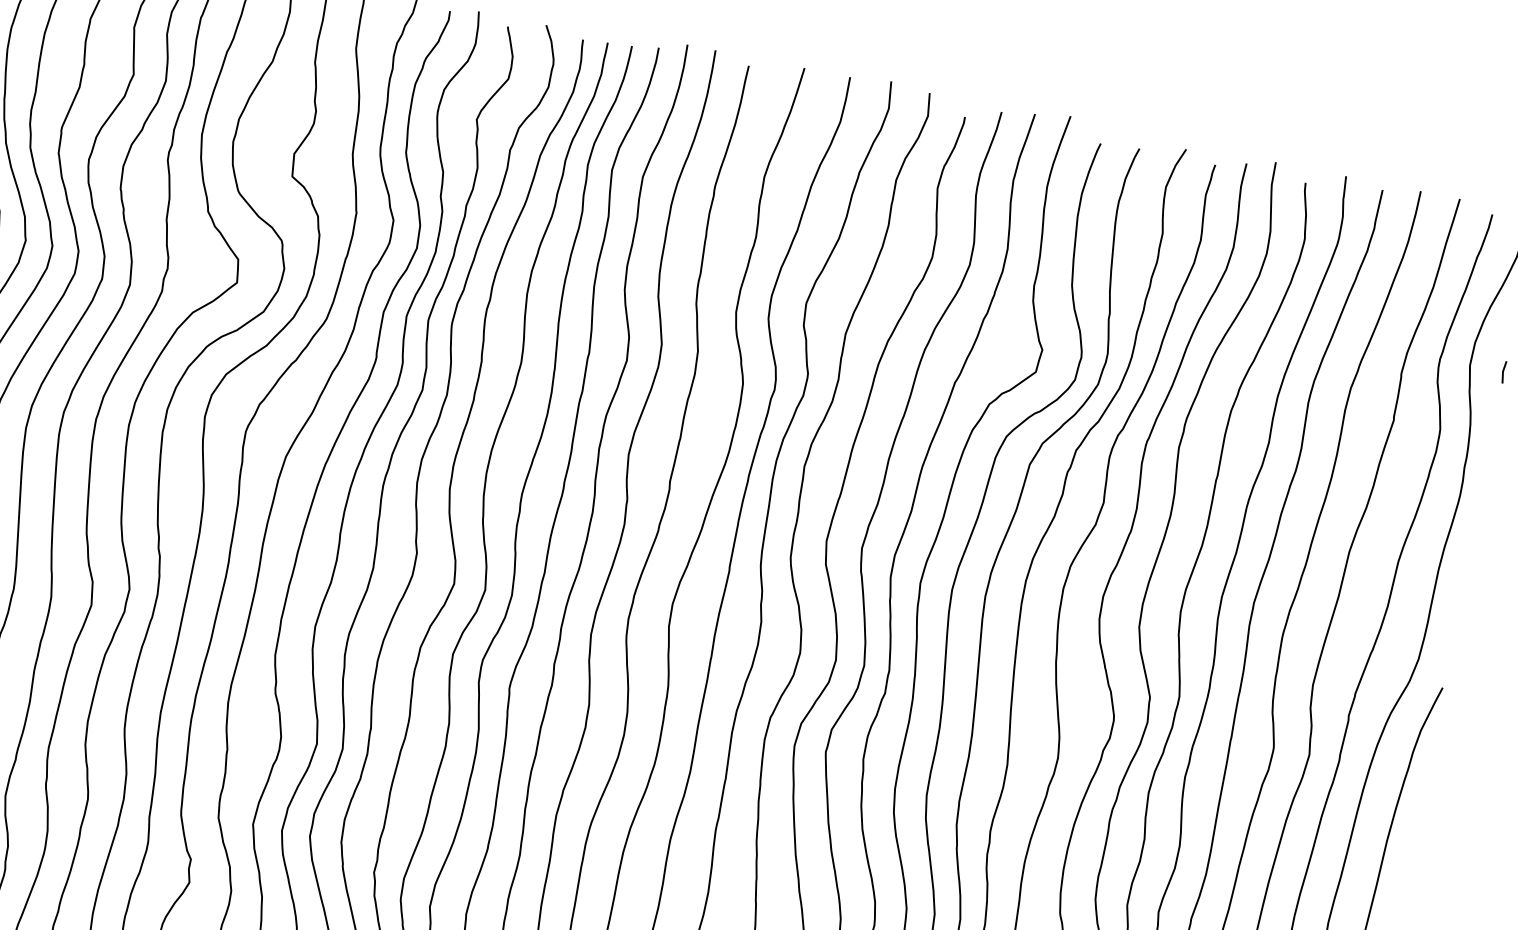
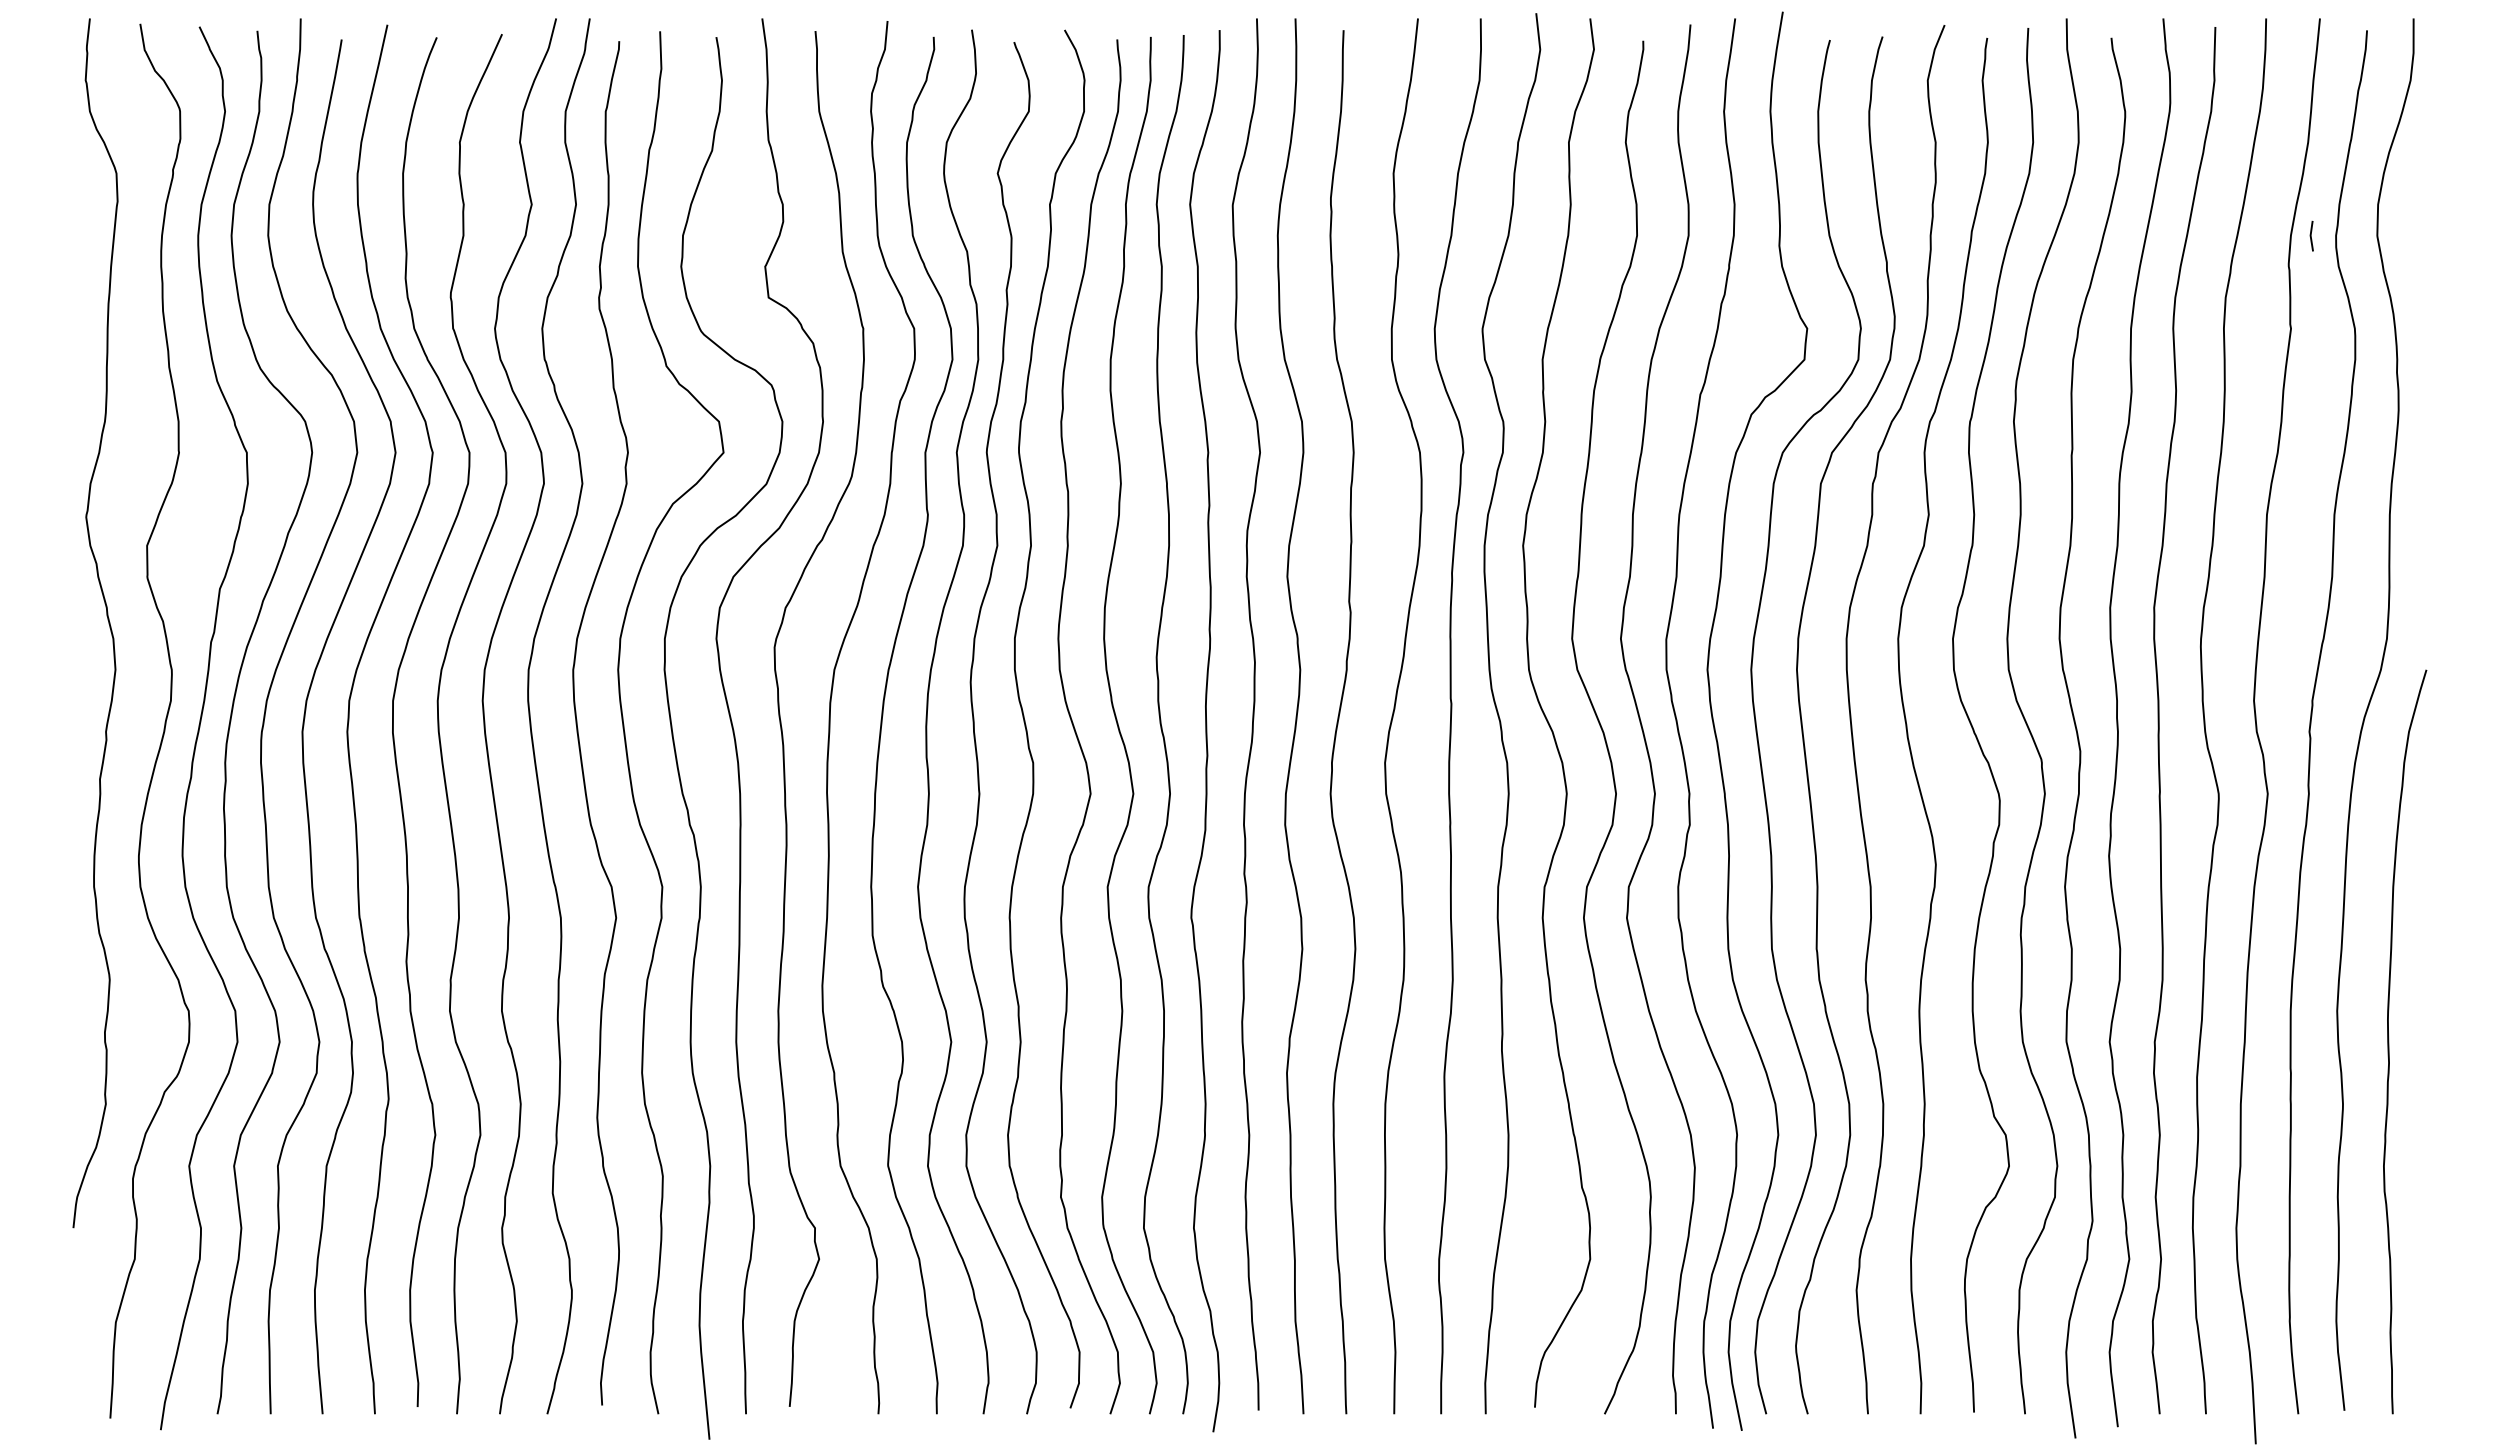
line: (1503, 371) -> (2311, 235), moved

